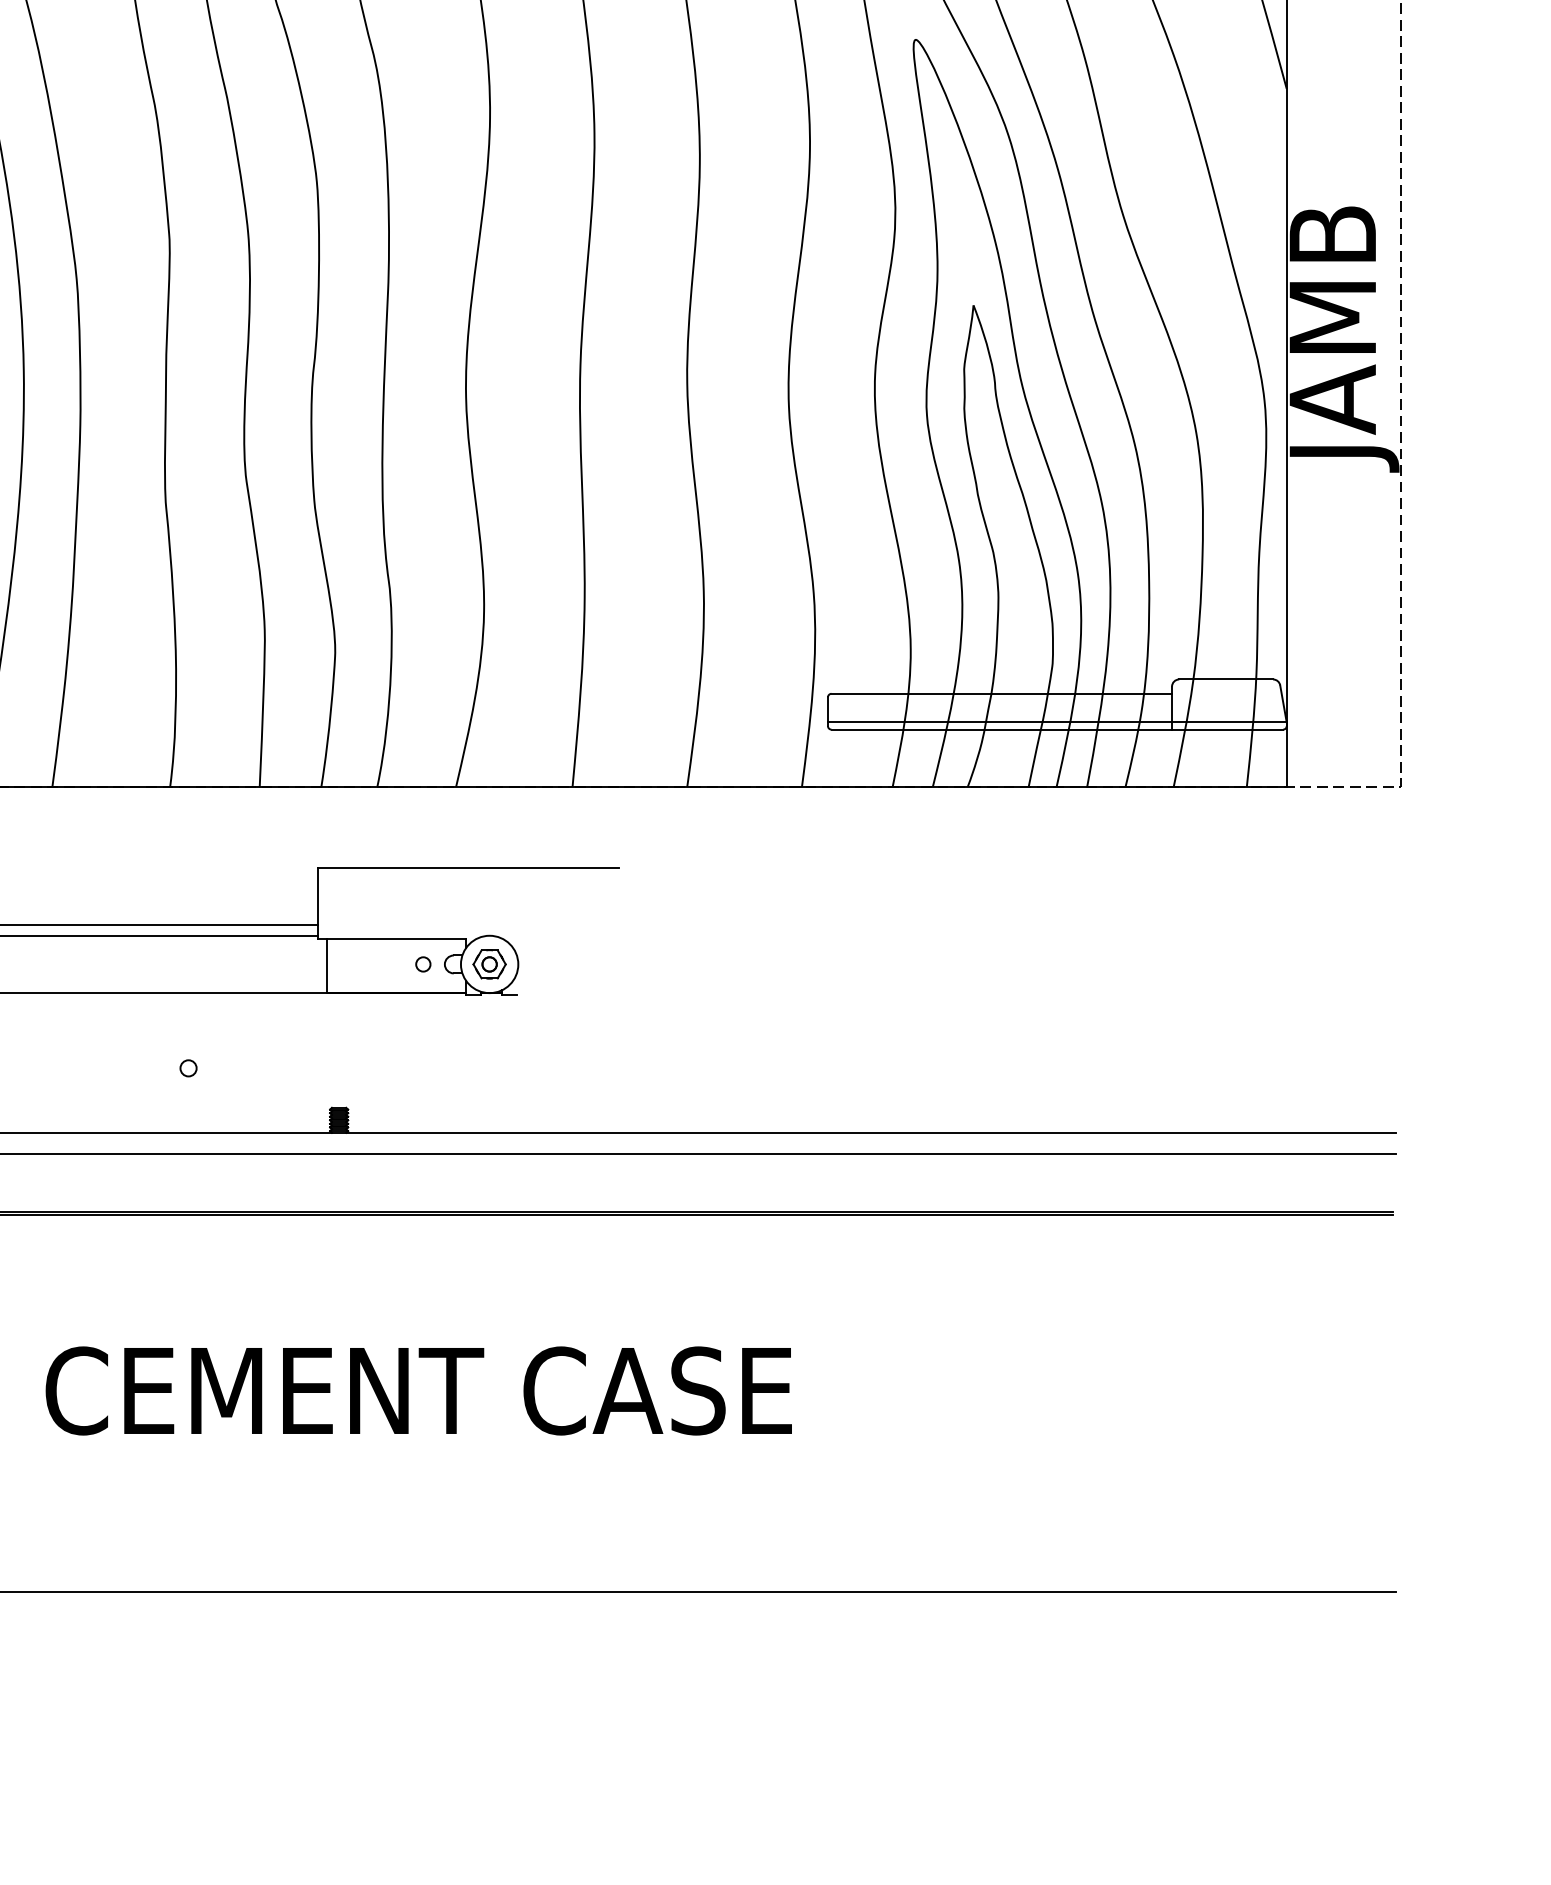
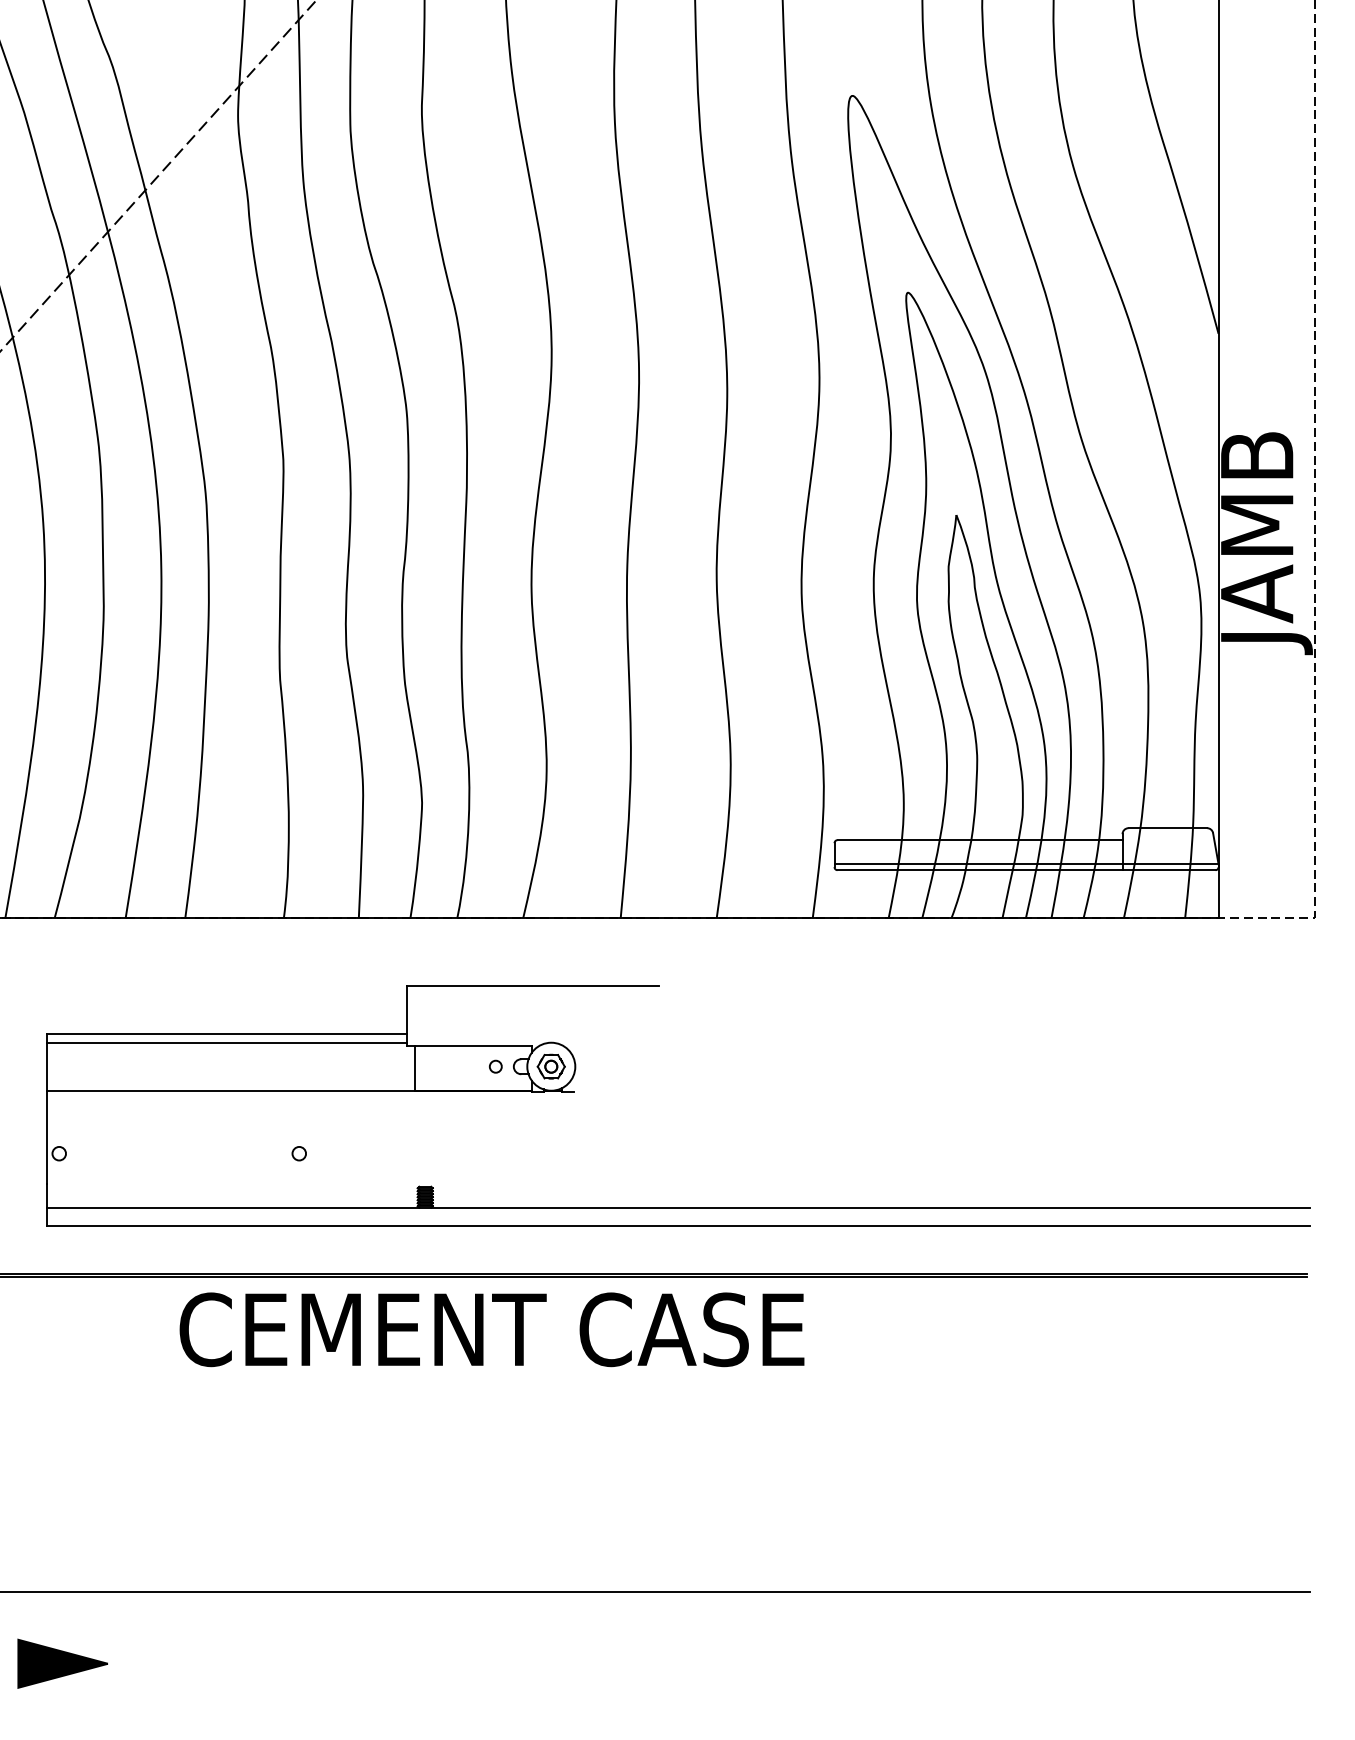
text: (418, 1390) -> (491, 1329), moved

